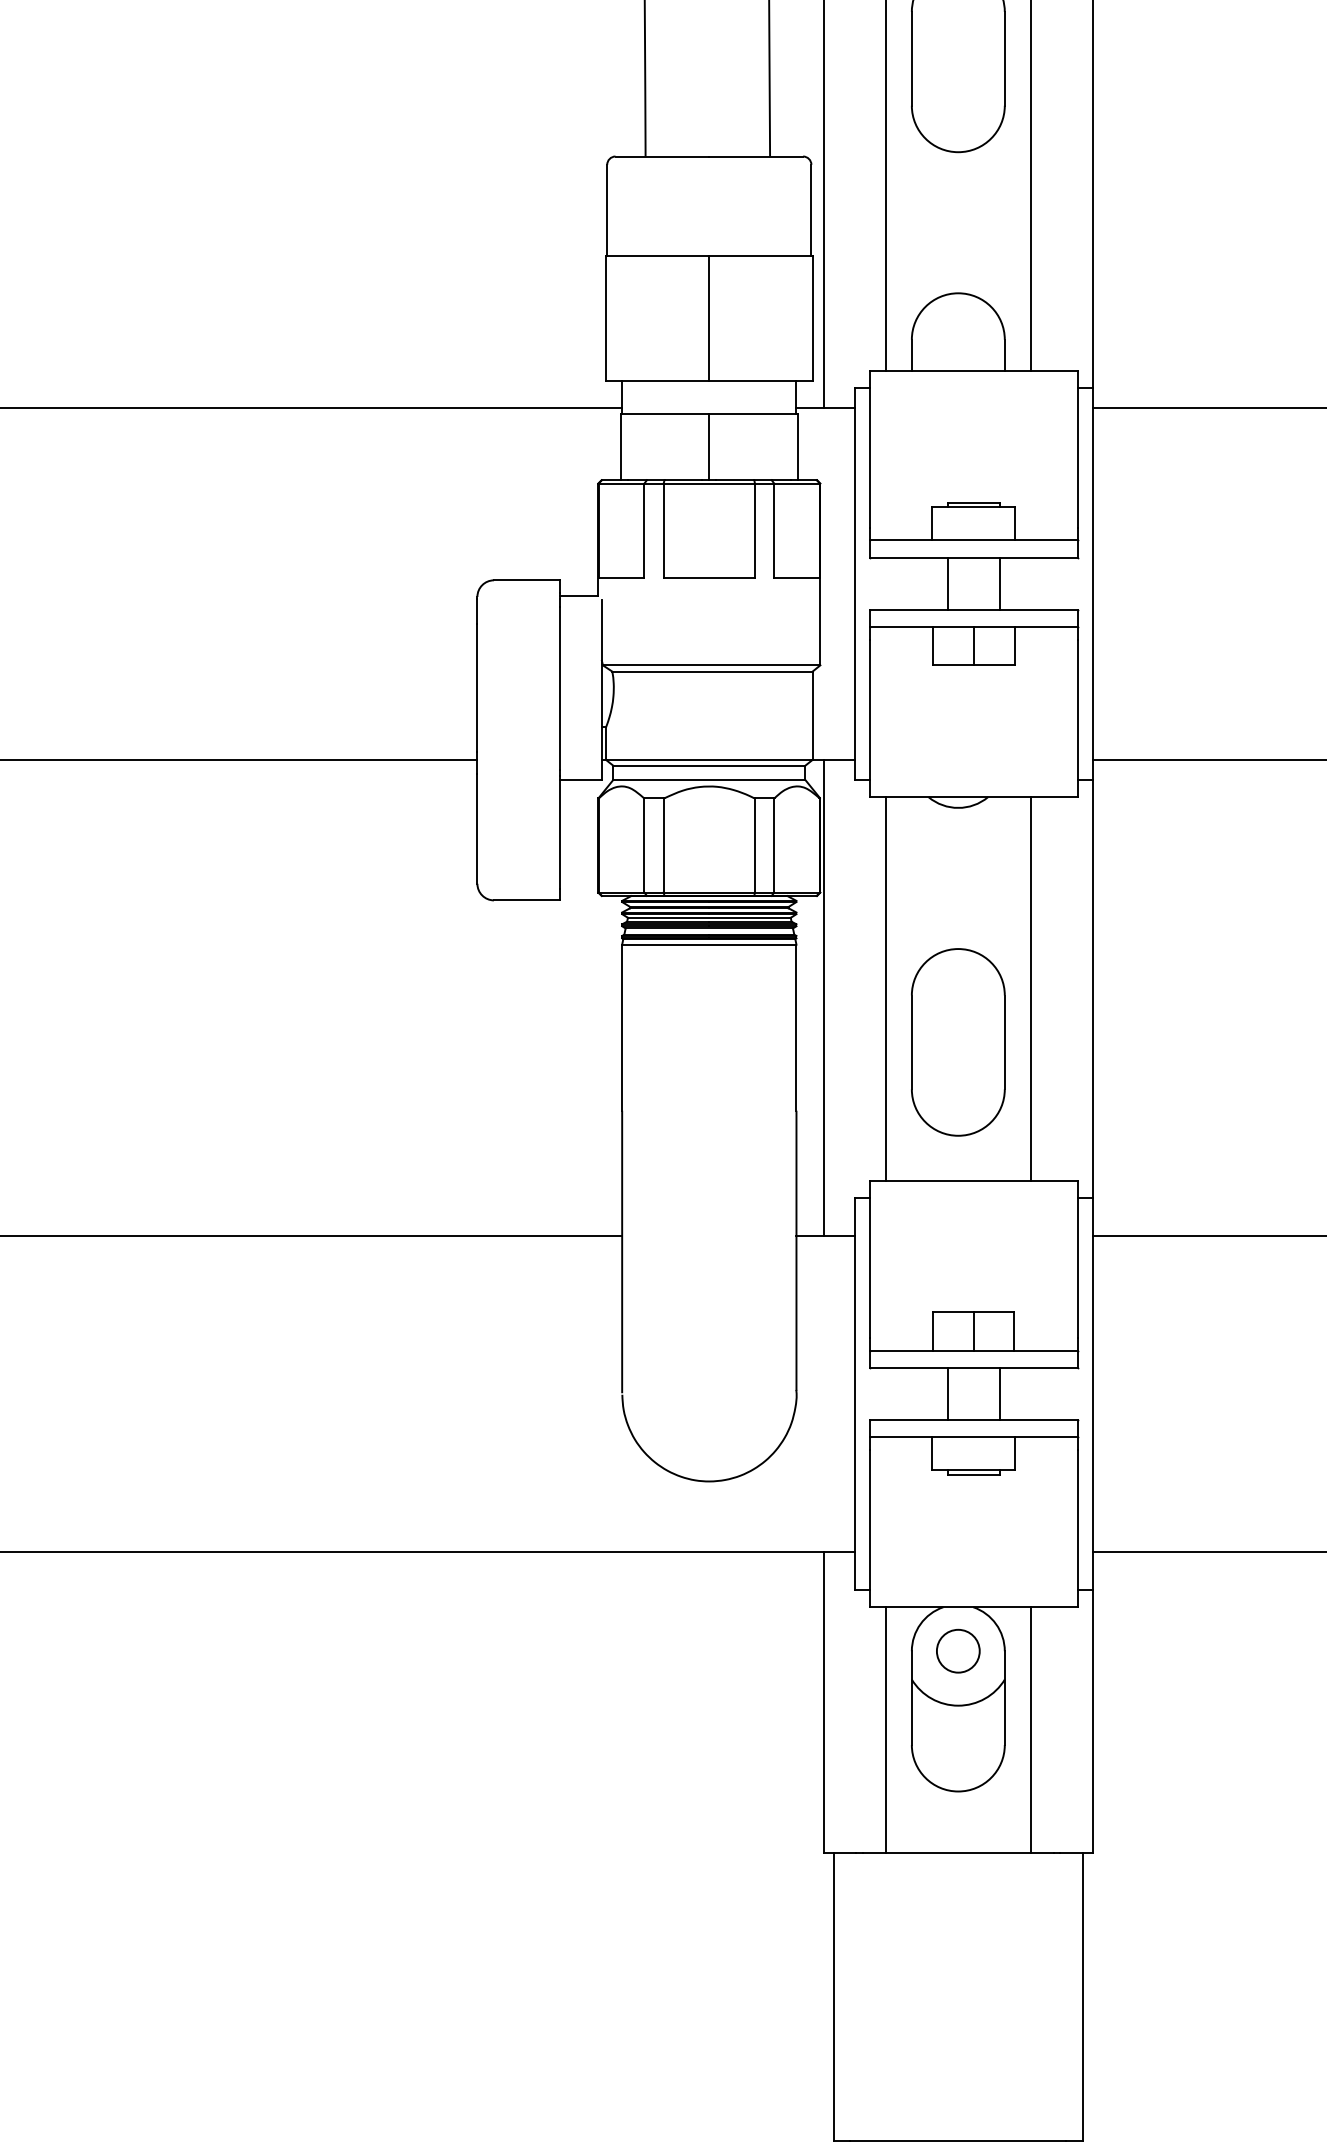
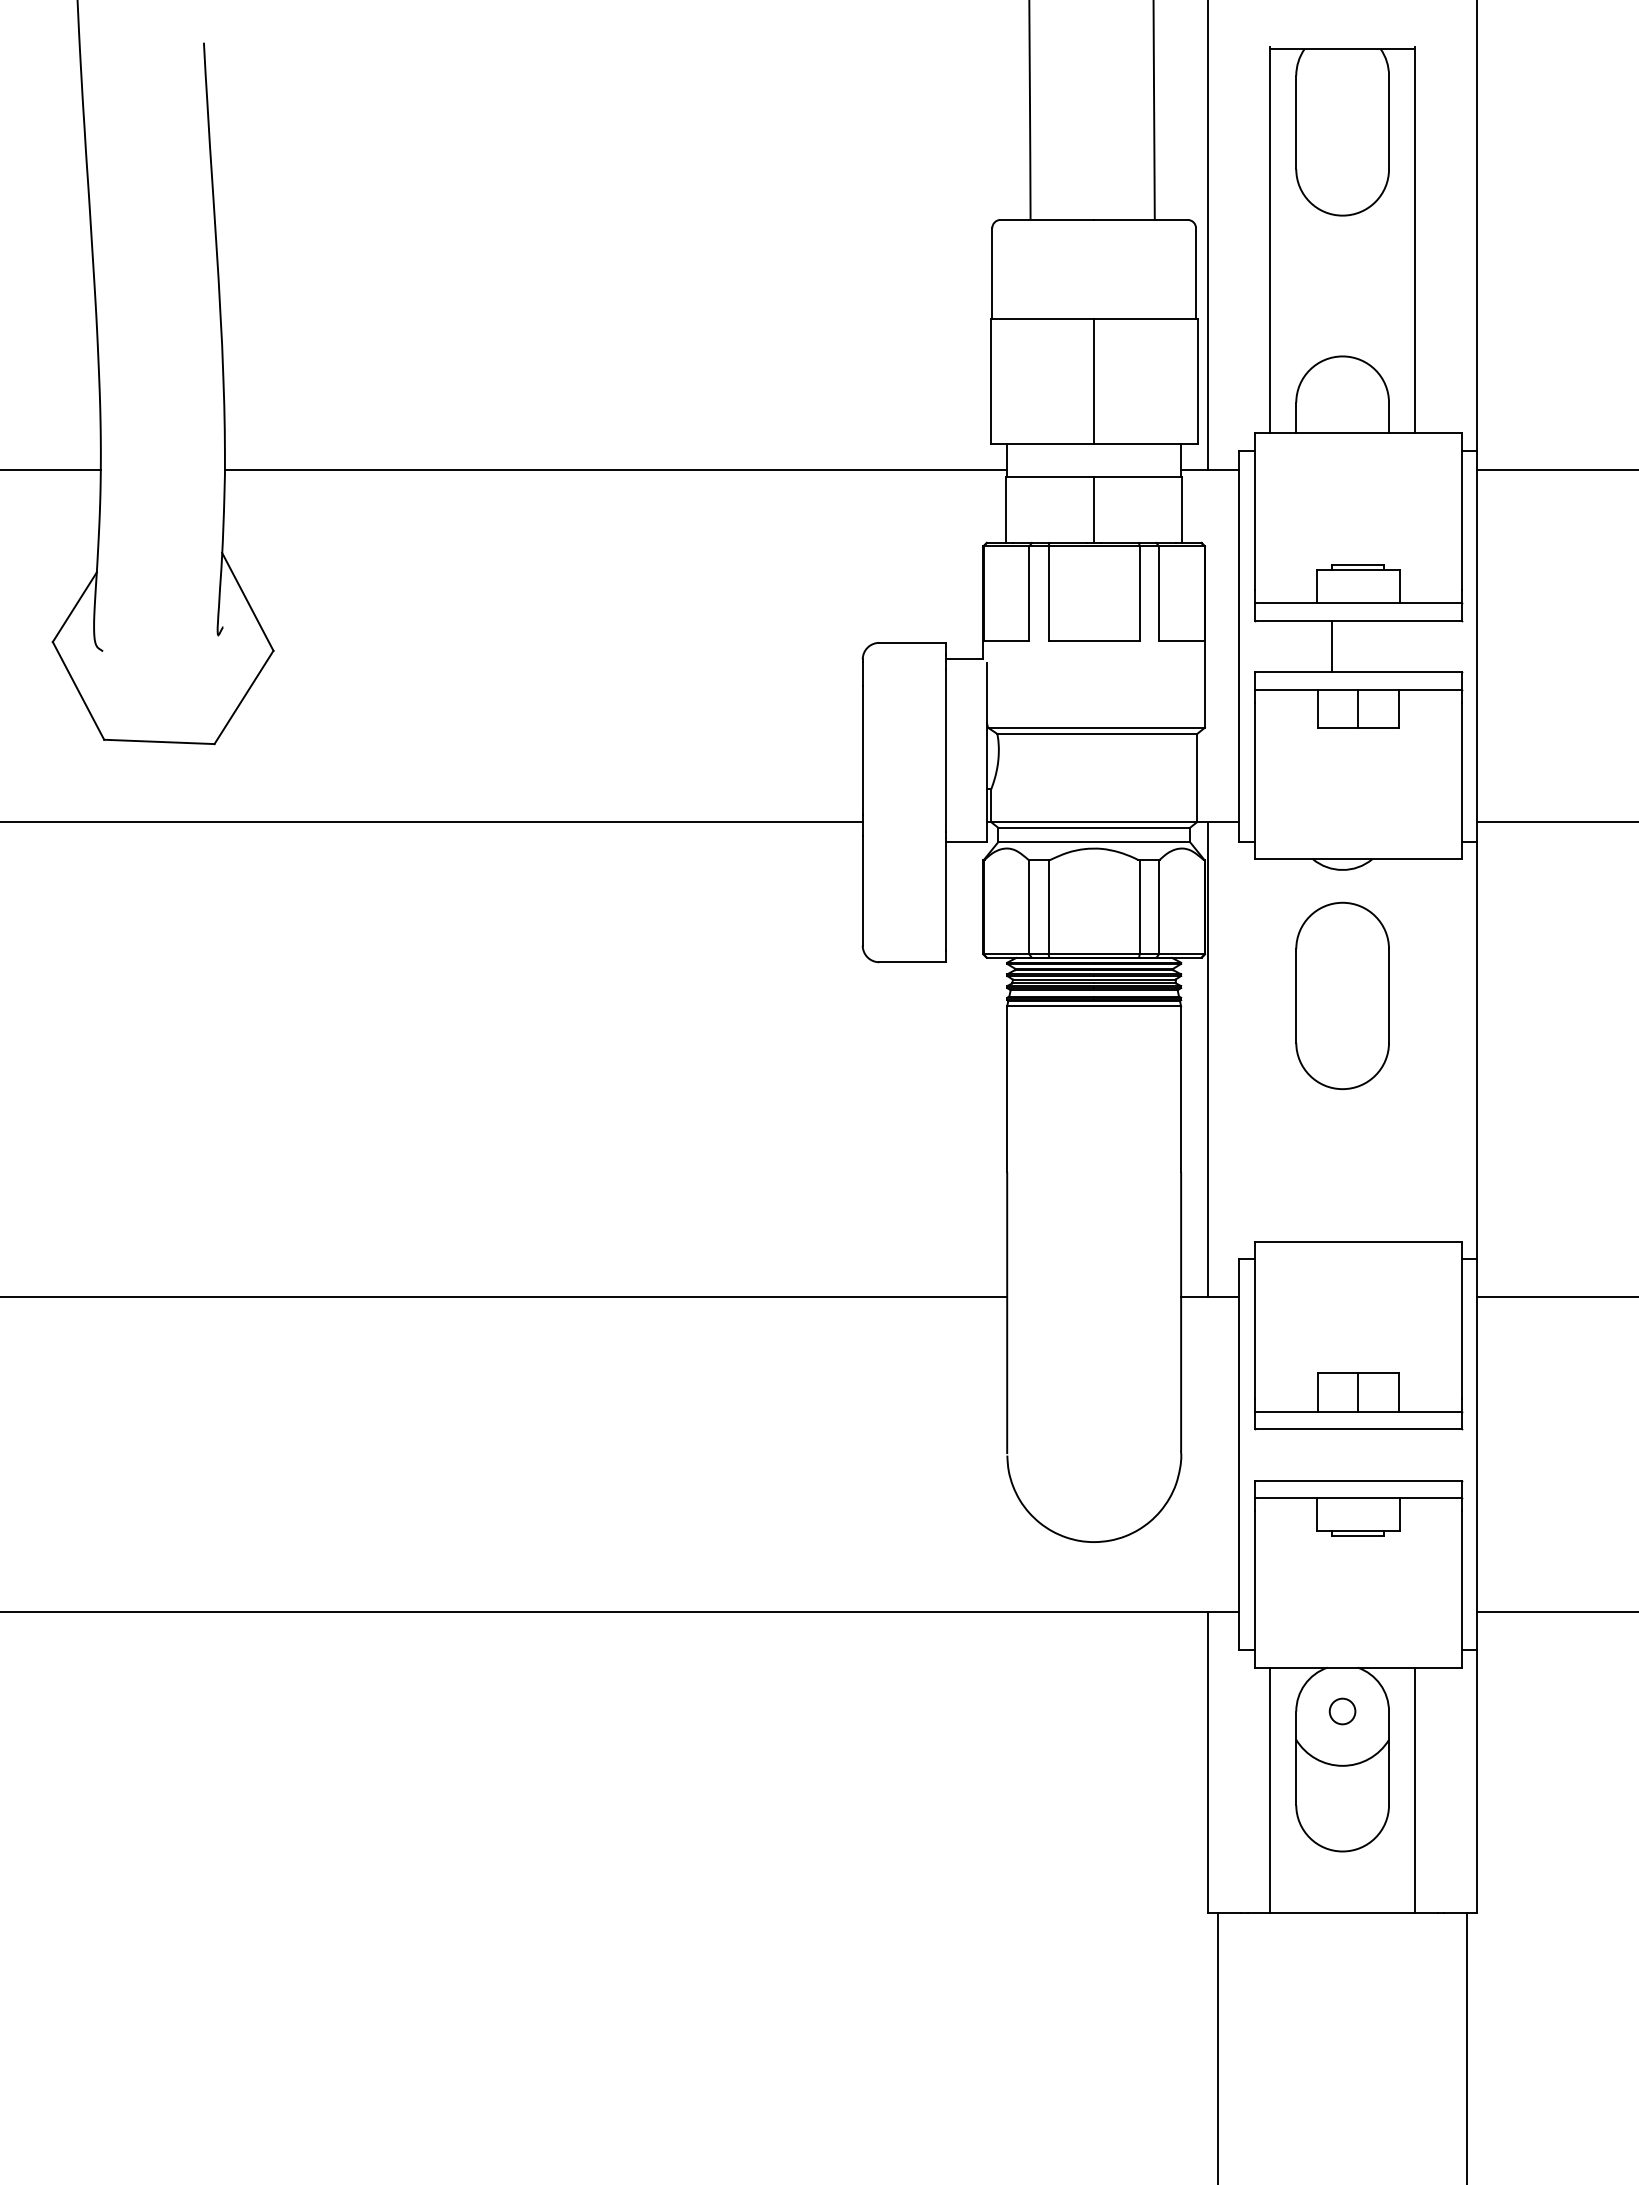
line: (1000, 583) -> (1384, 646), removed
line: (886, 988) -> (1270, 1050), removed
line: (1031, 988) -> (1415, 1050), removed
part: (958, 1041) -> (1342, 995), moved
line: (948, 1393) -> (1332, 1454), removed
line: (1000, 1393) -> (1384, 1454), removed
circle: (958, 1651) -> (1342, 1711), size x0.6

